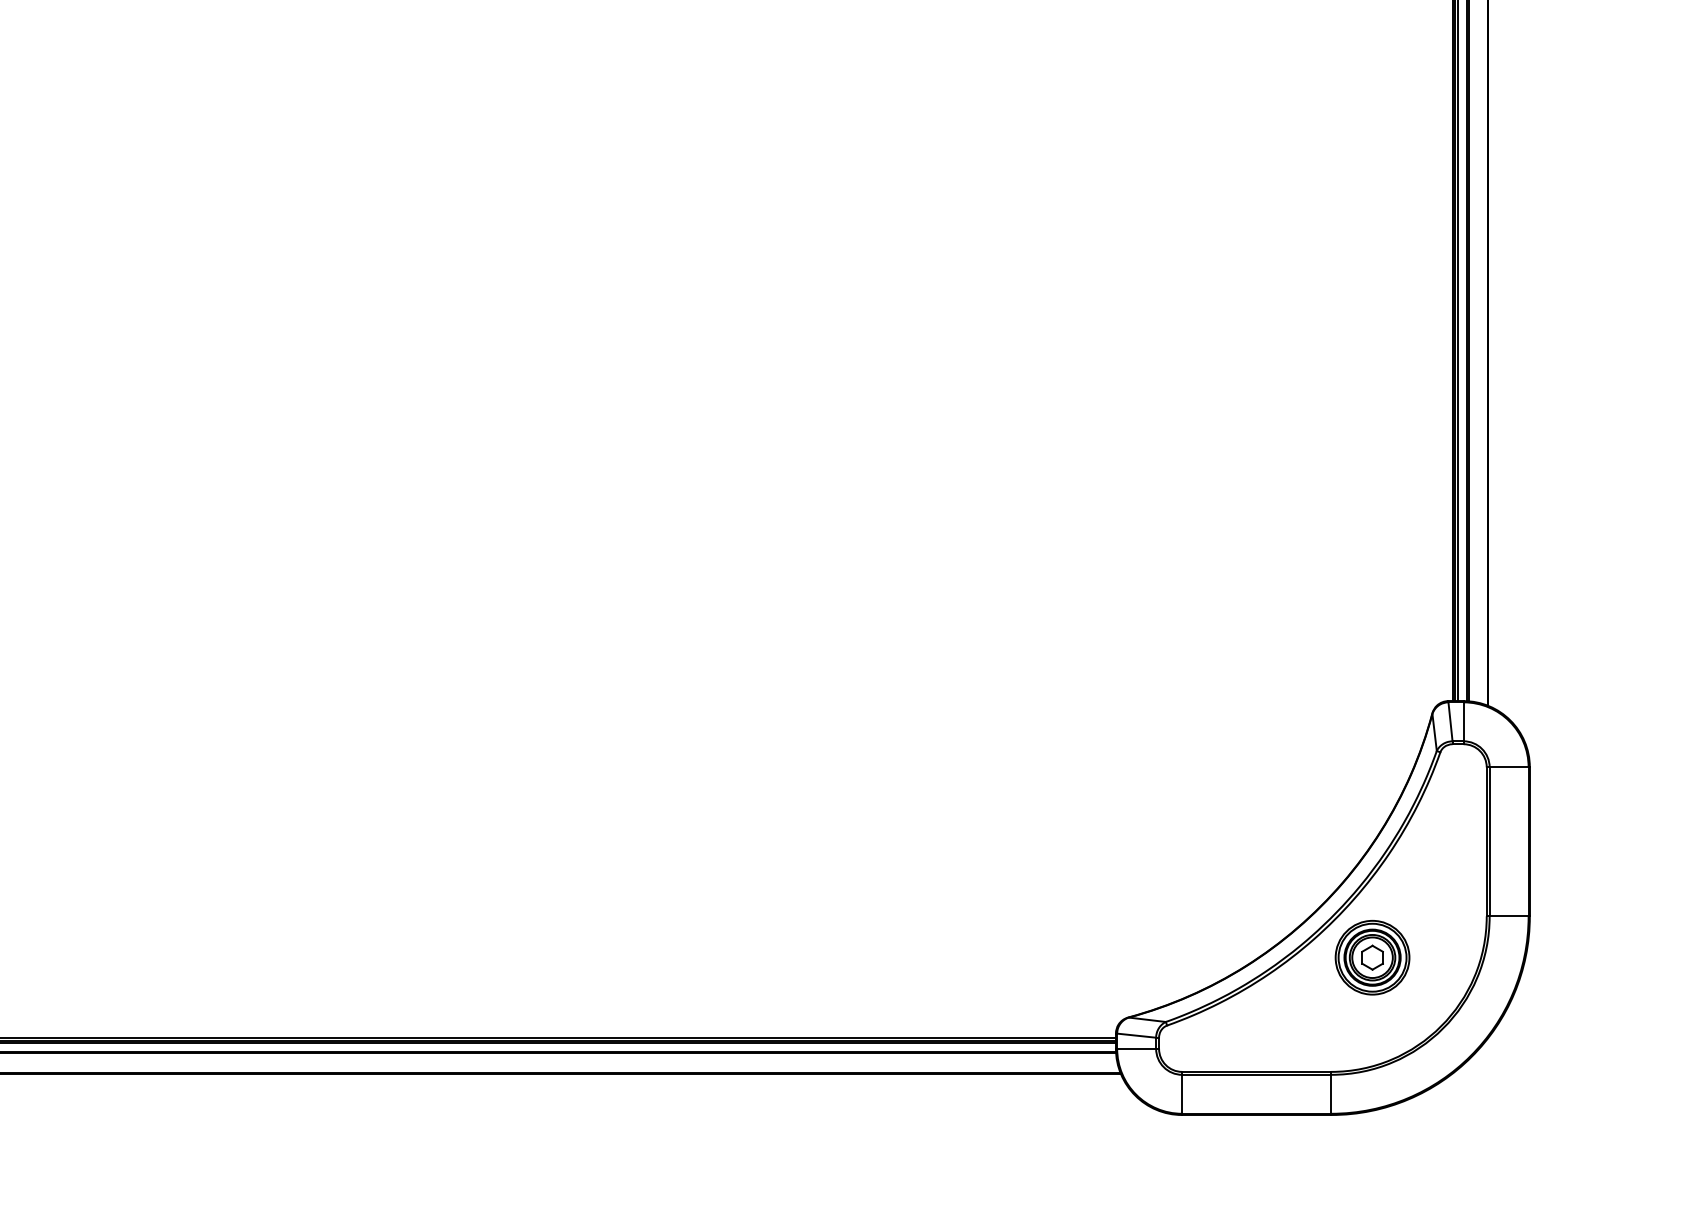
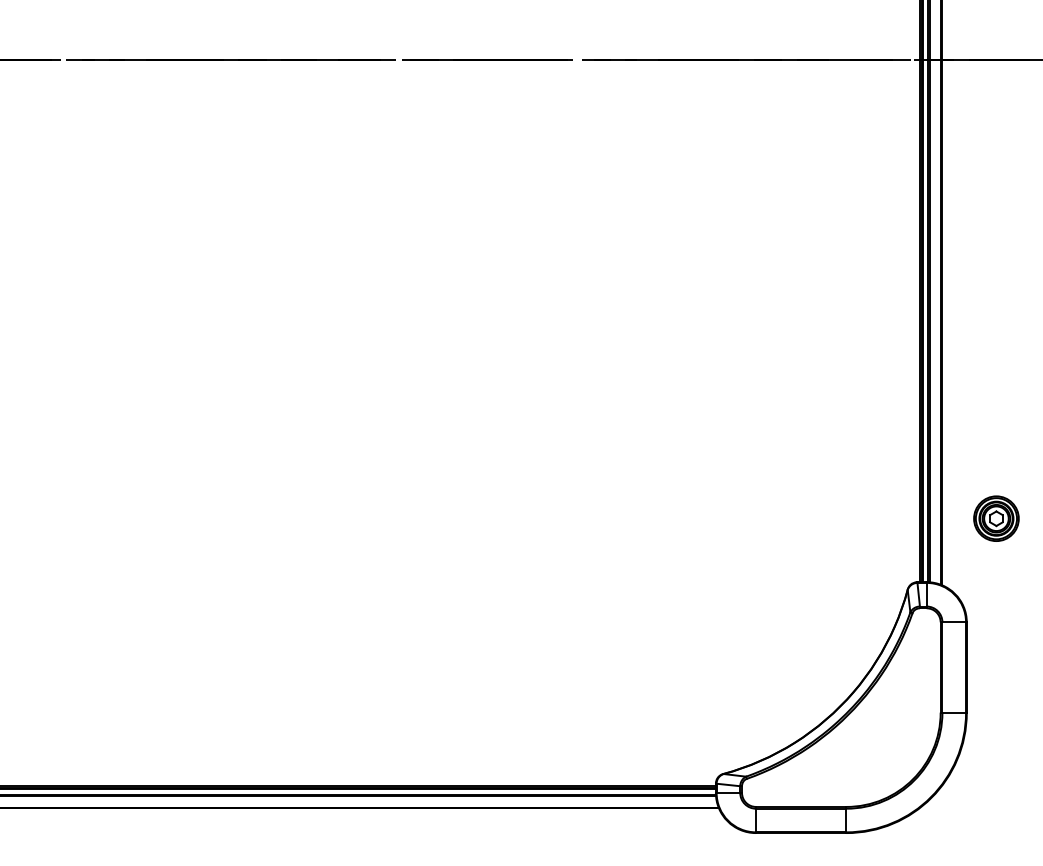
part: (1372, 957) -> (996, 518), moved

